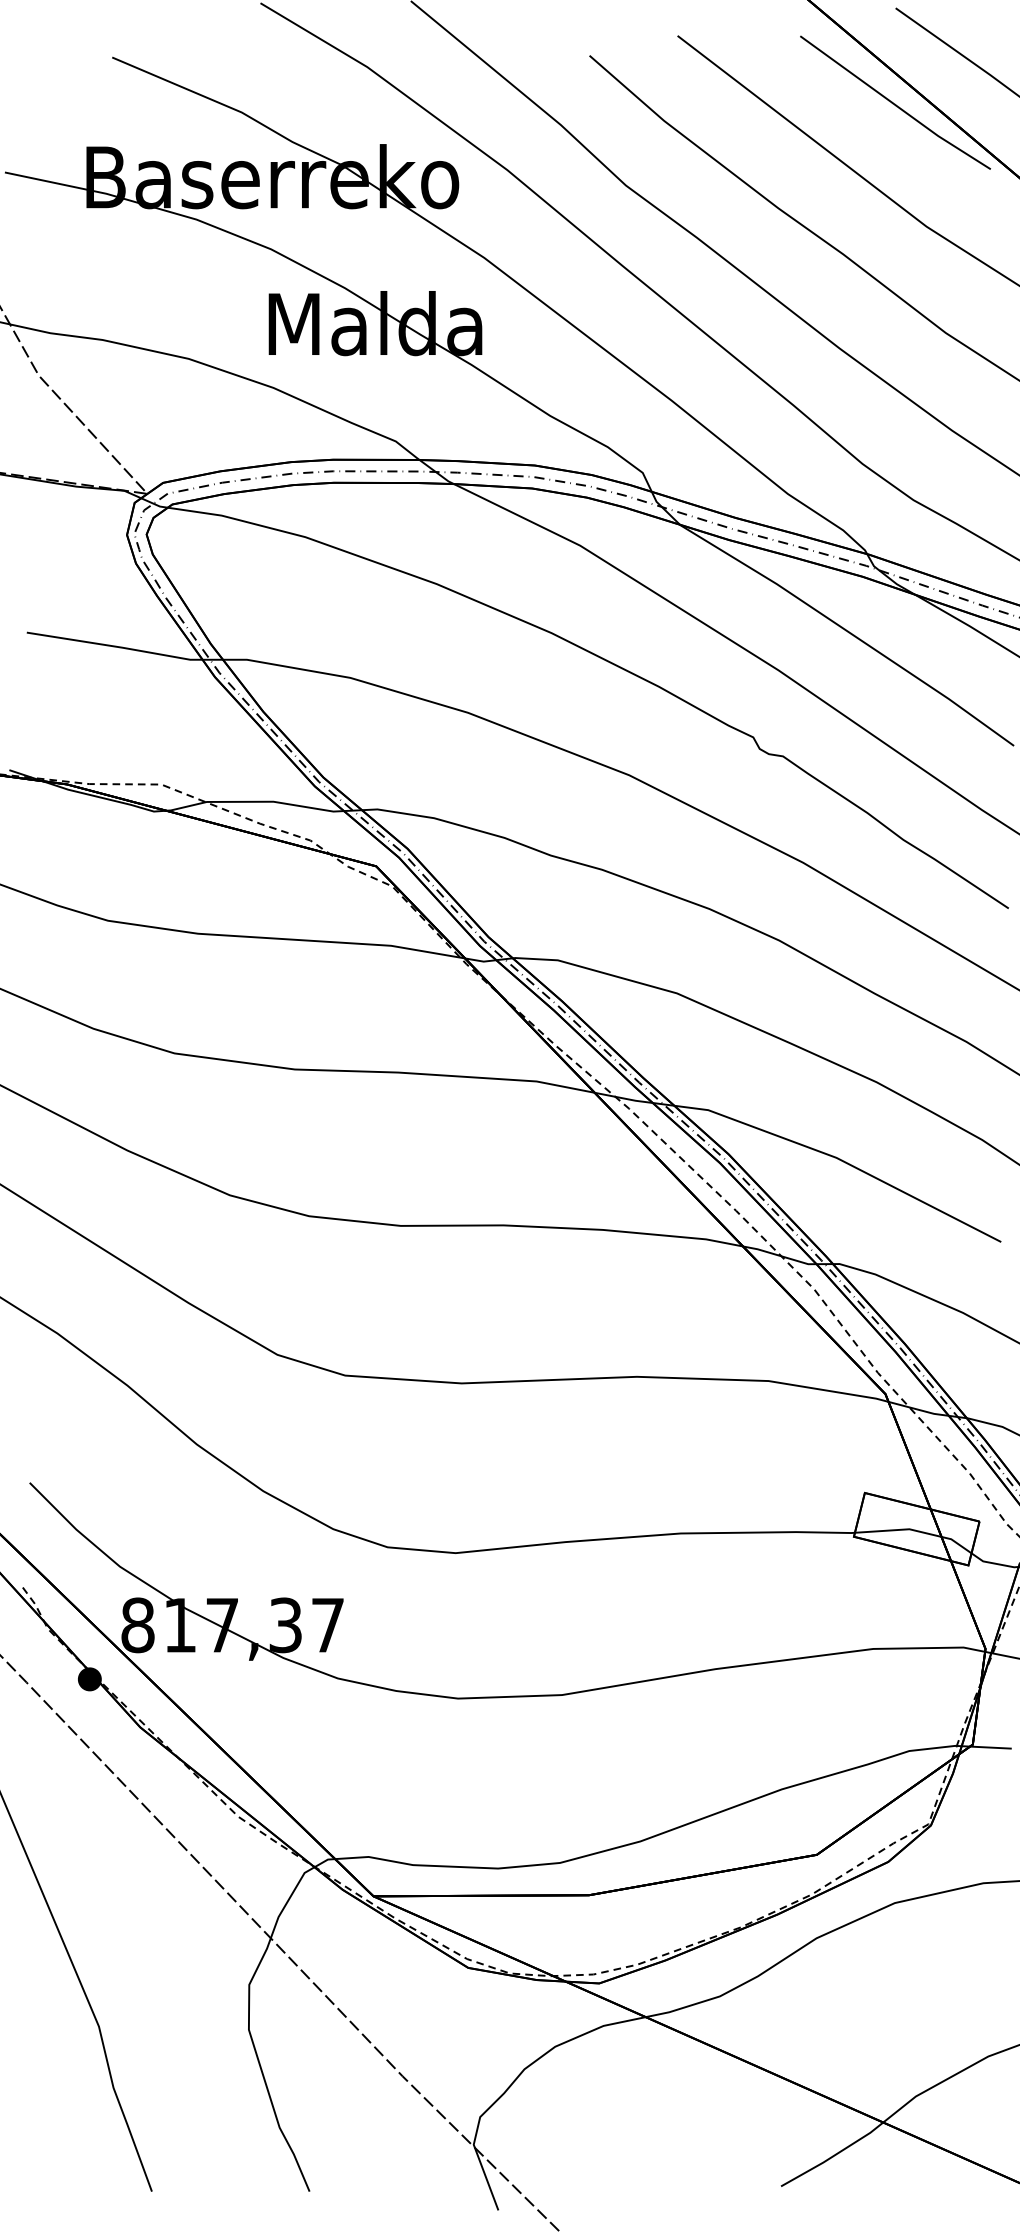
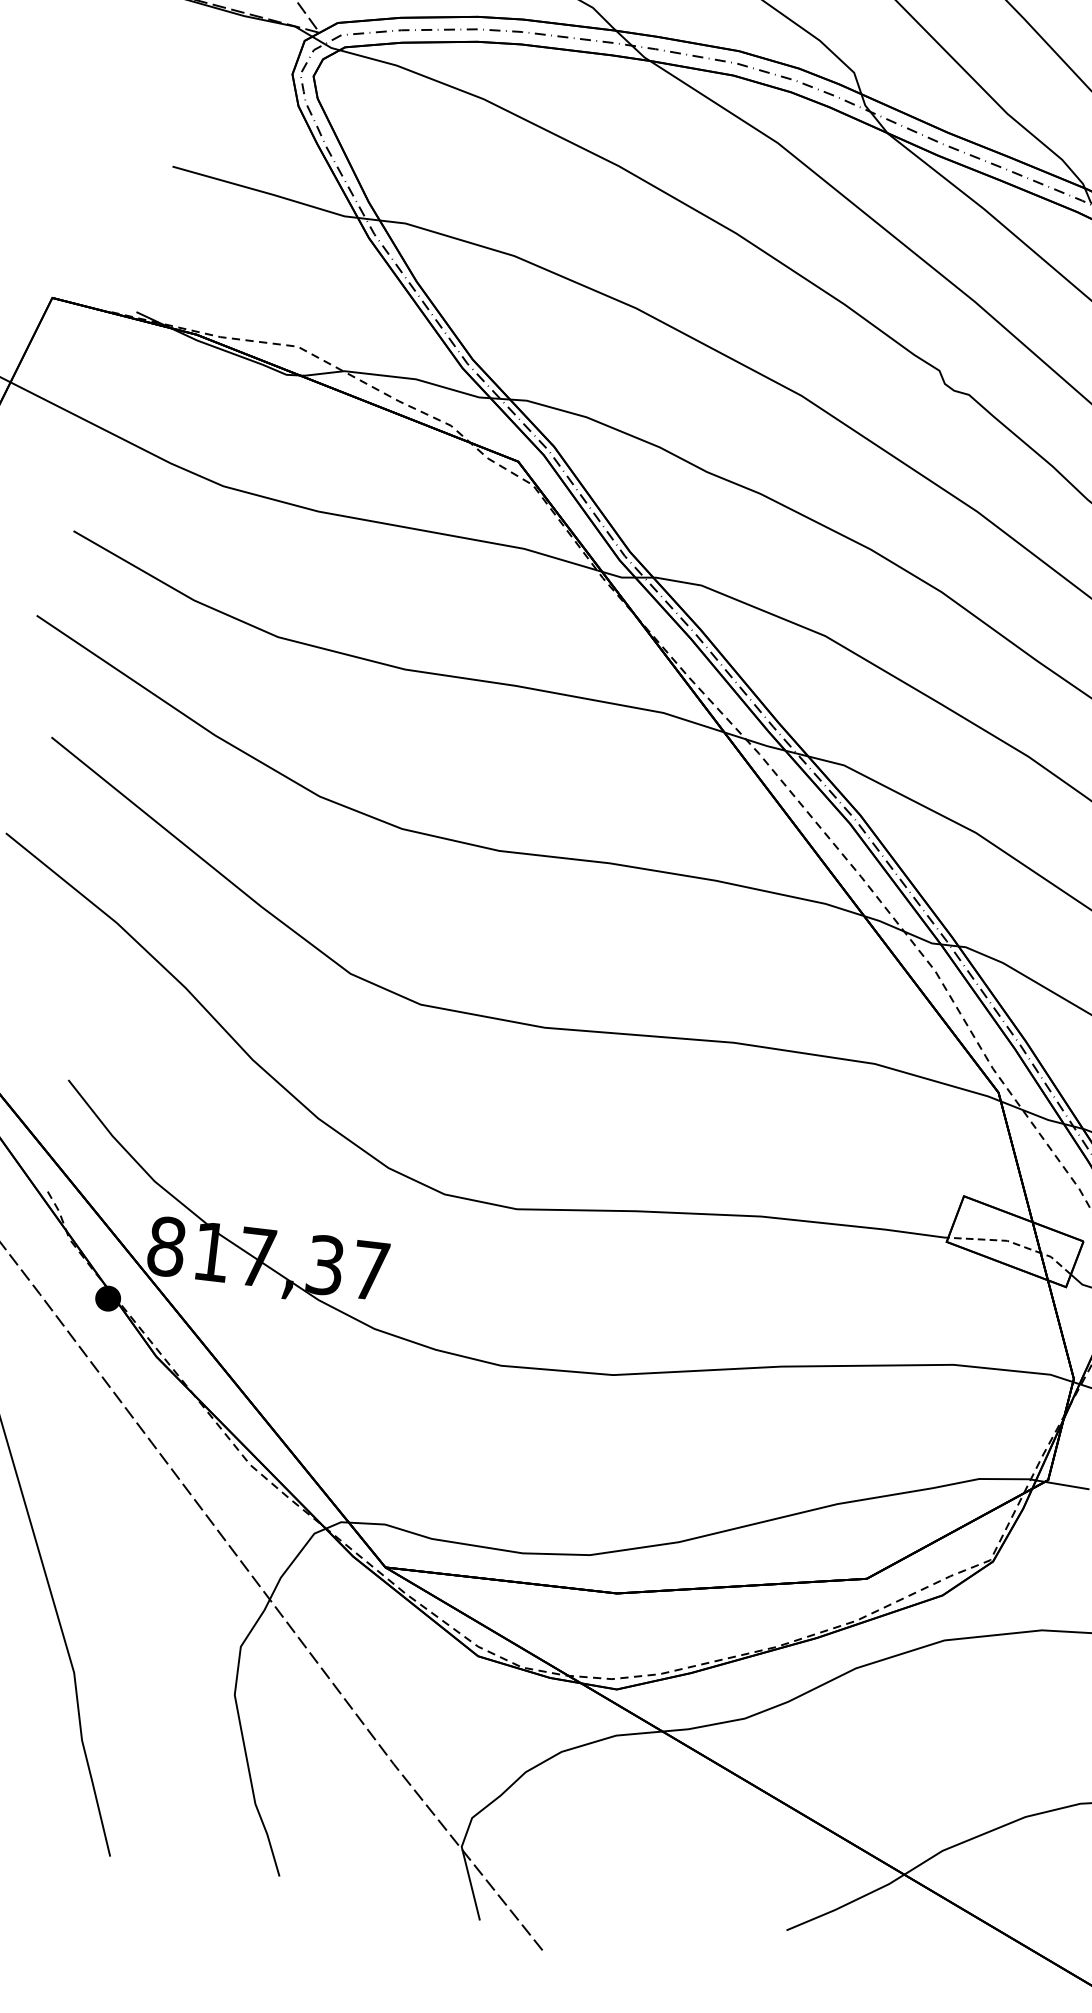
line: (915, 1530) -> (1013, 1242), solid -> dashed

